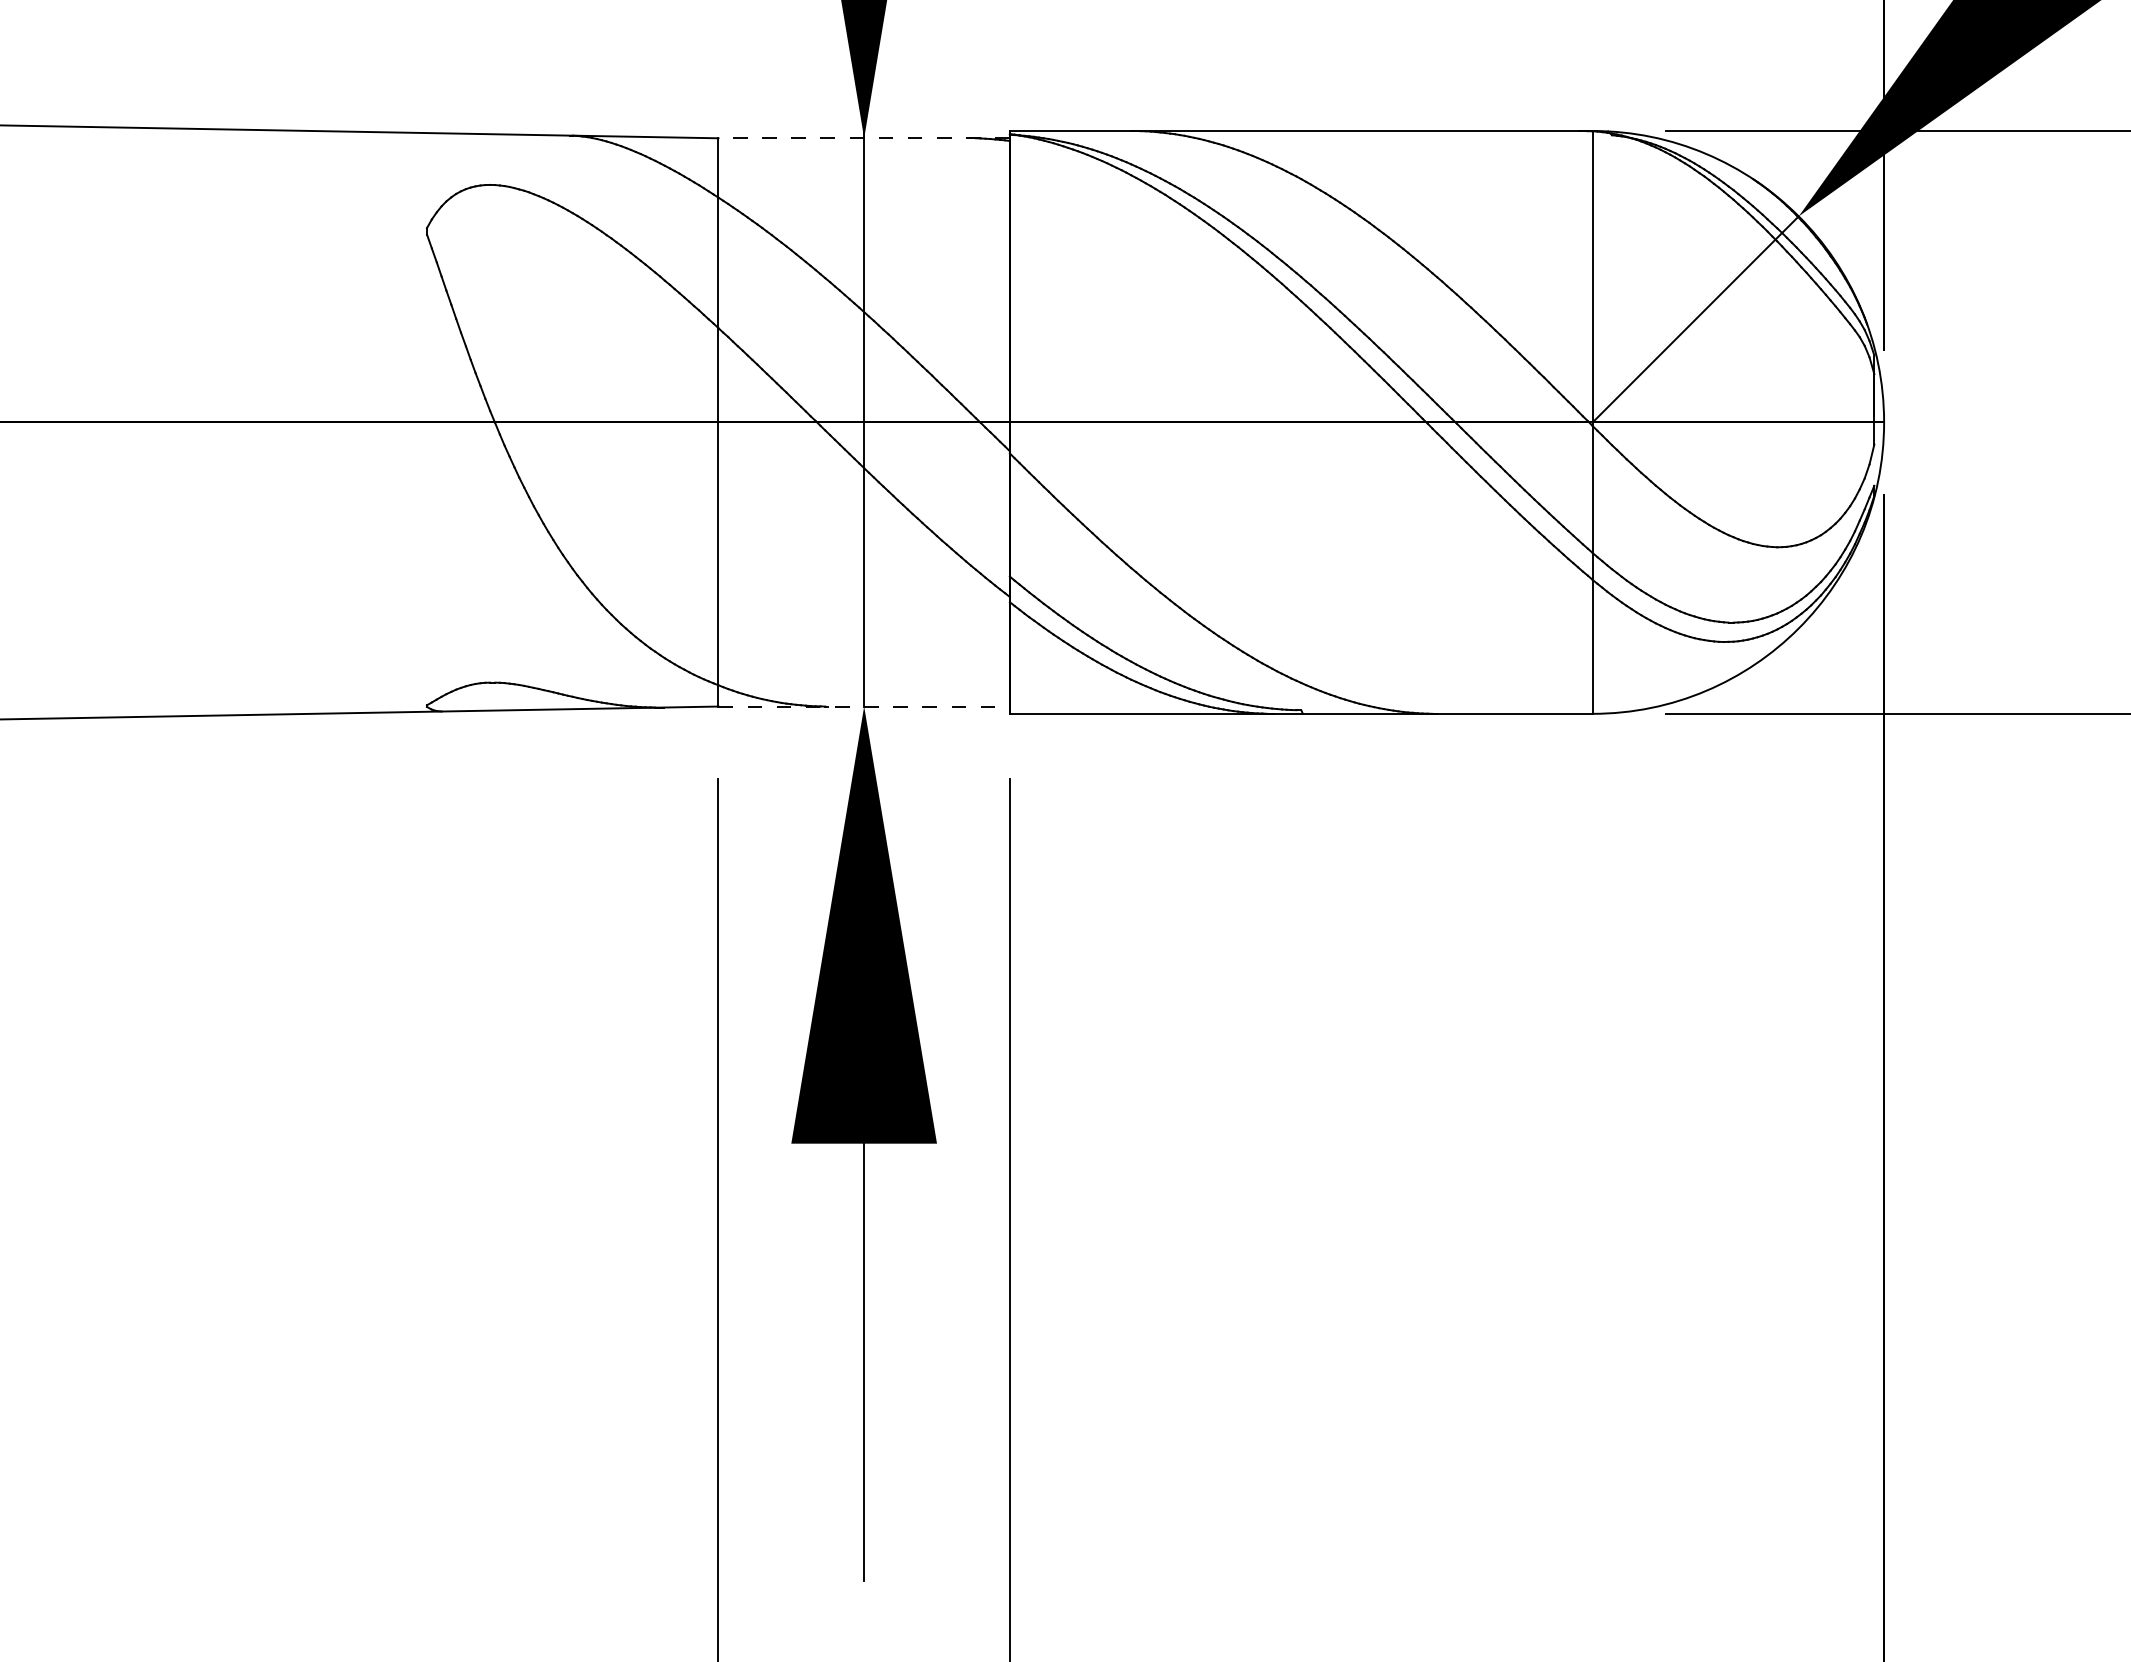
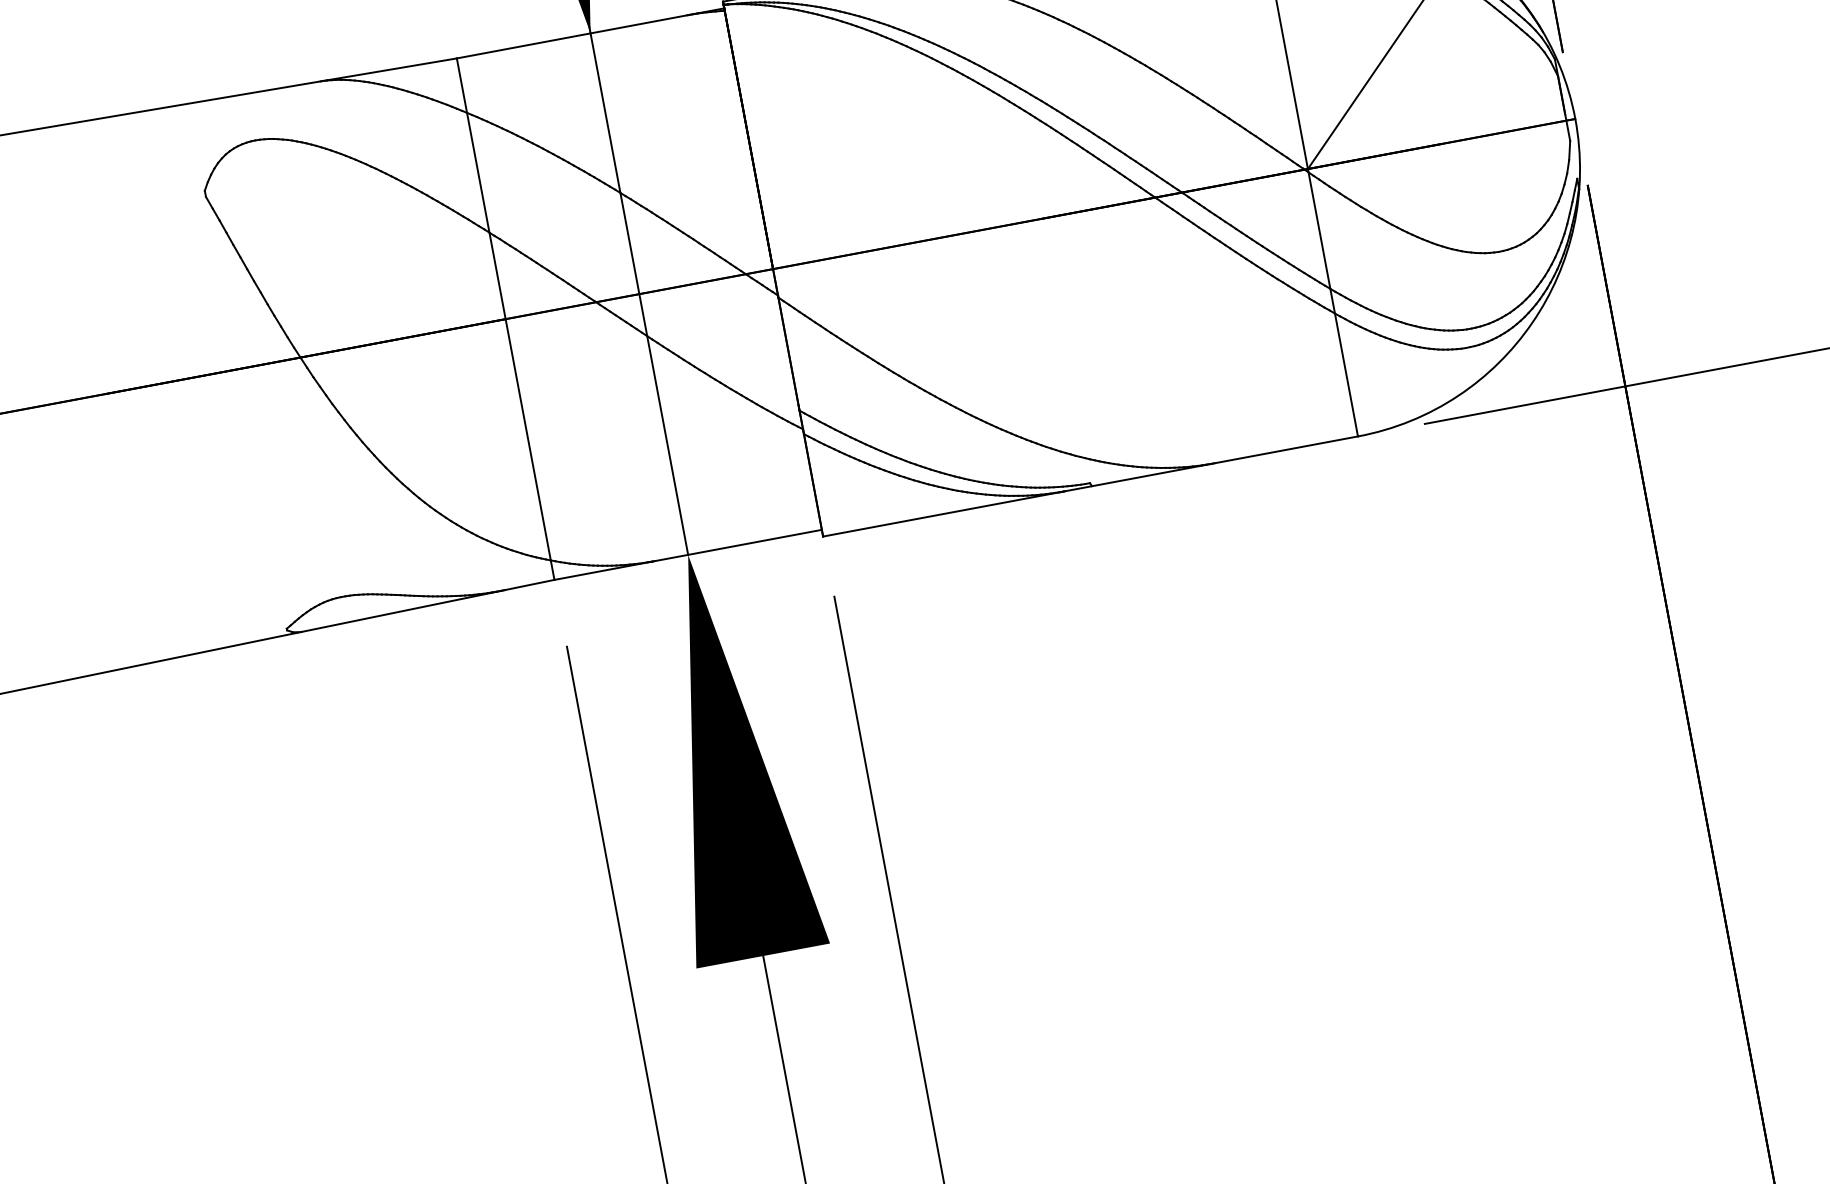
line: (864, 138) -> (590, 33), dashed -> solid
line: (864, 706) -> (688, 554), dashed -> solid

